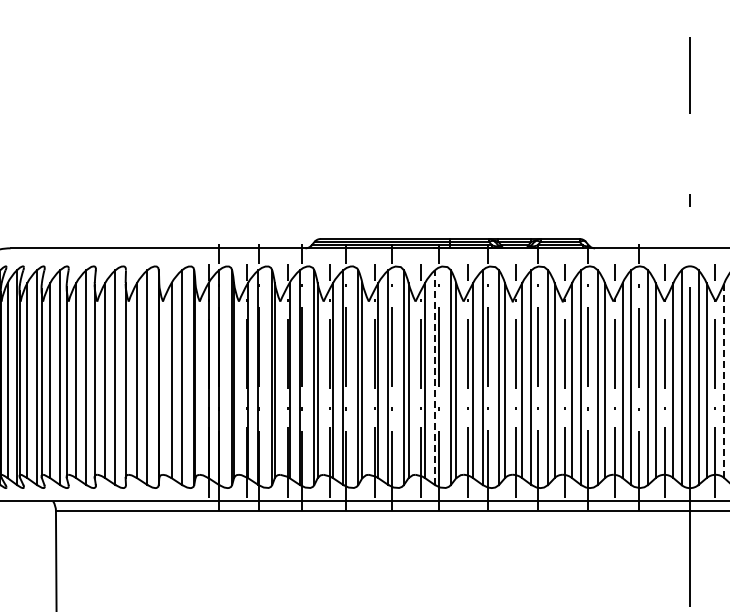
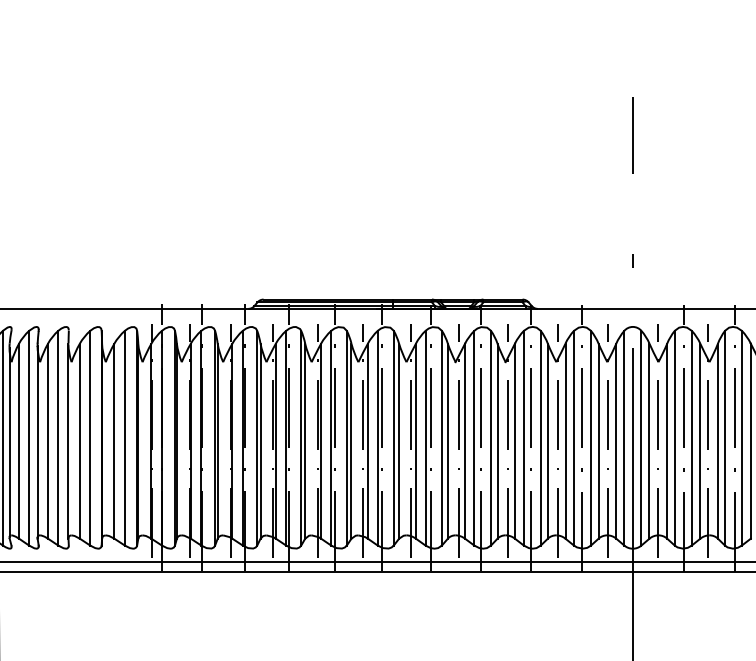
line: (434, 376) -> (377, 437), dashed -> solid
line: (724, 380) -> (667, 441), dashed -> solid

